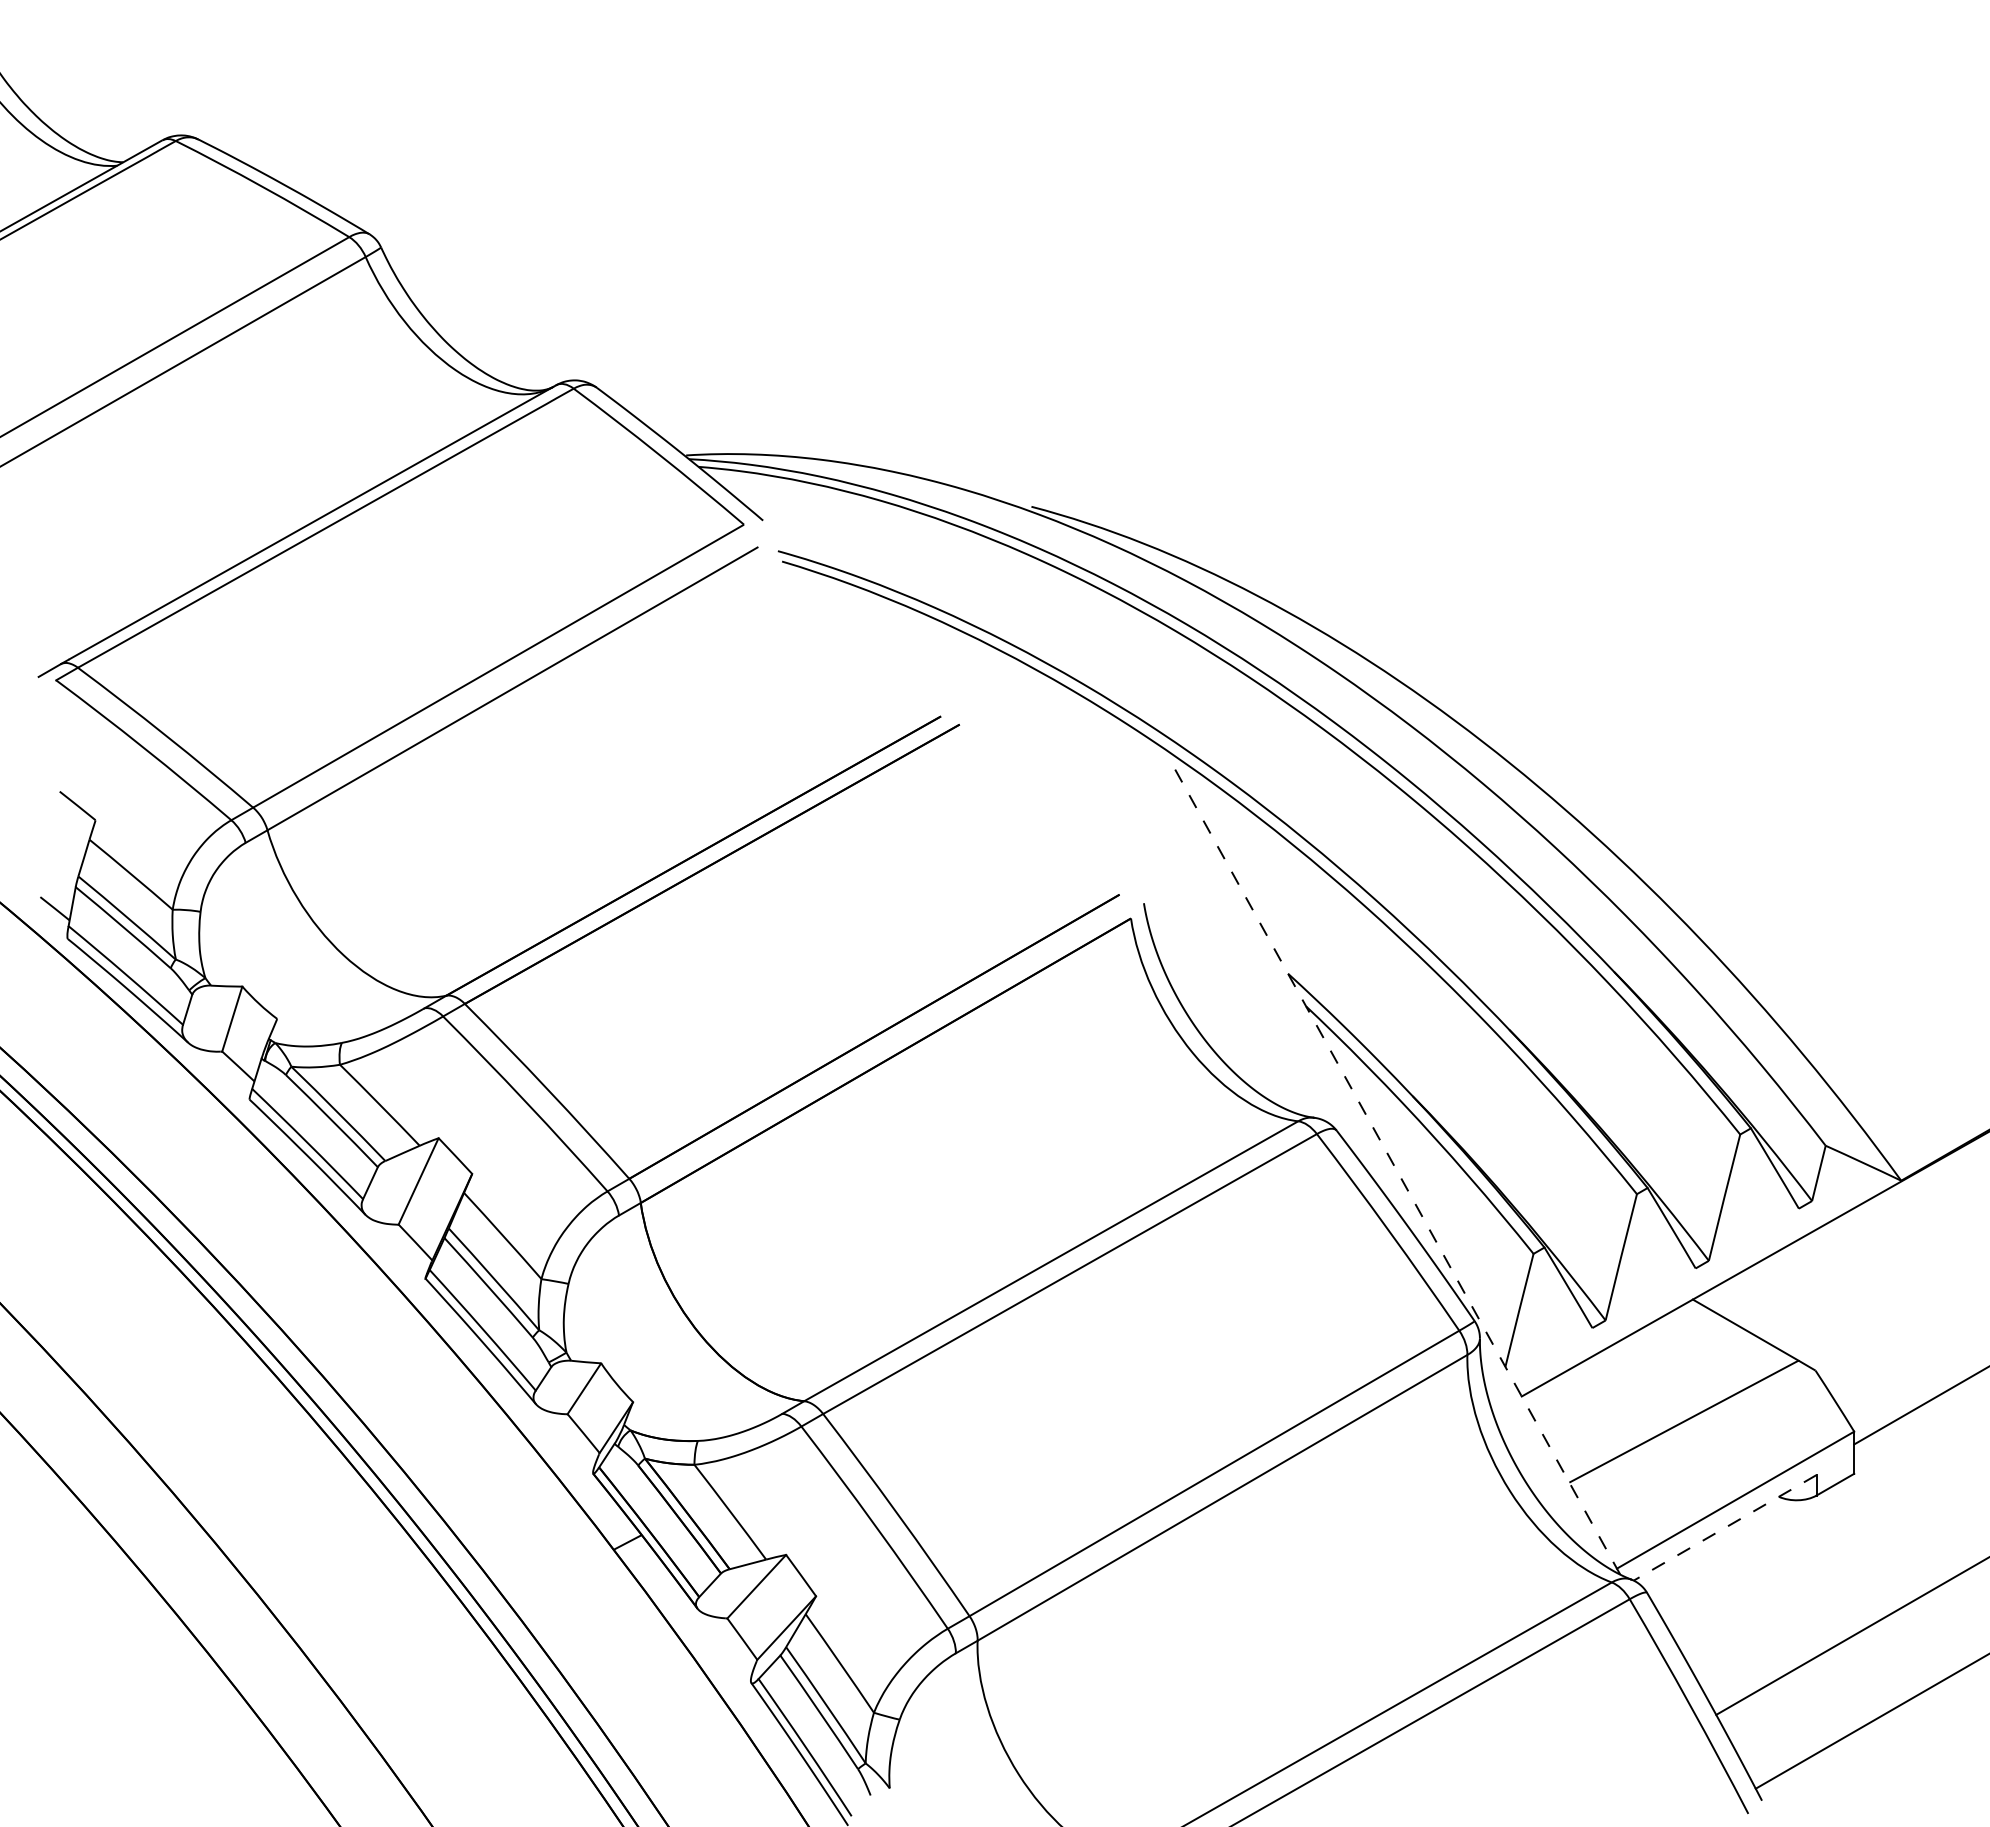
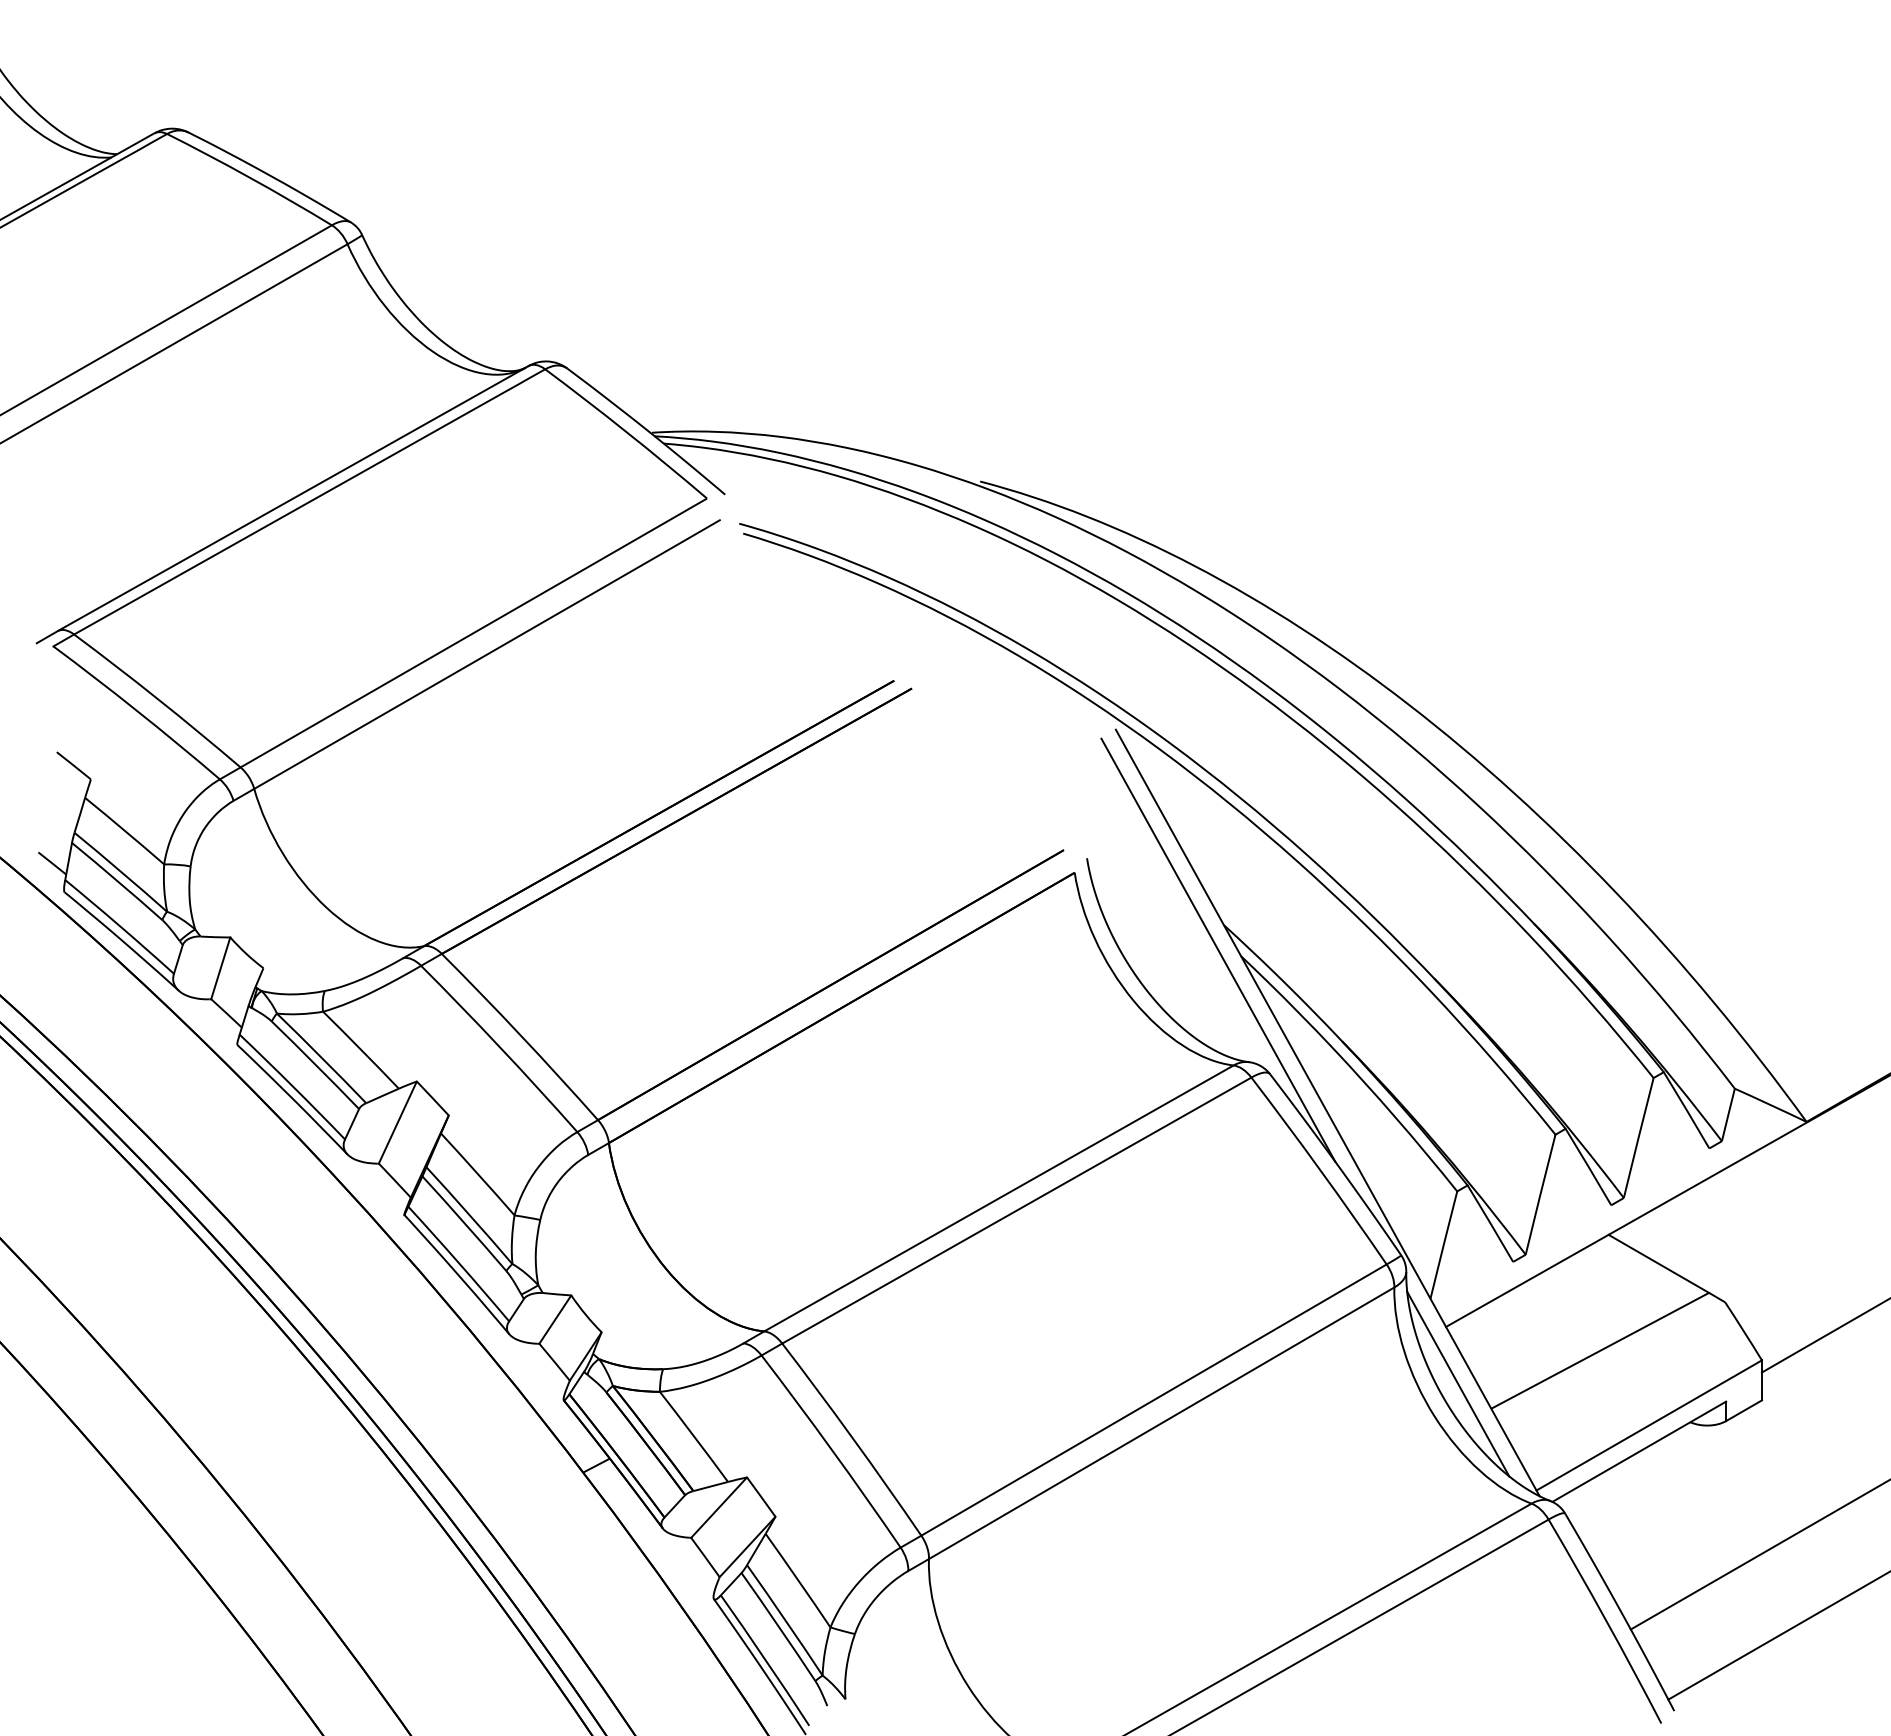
line: (1282, 999) -> (1218, 949), added
line: (1397, 1171) -> (1327, 1113), dashed -> solid
line: (1534, 1456) -> (1458, 1383), added
line: (1725, 1527) -> (1639, 1451), dashed -> solid

